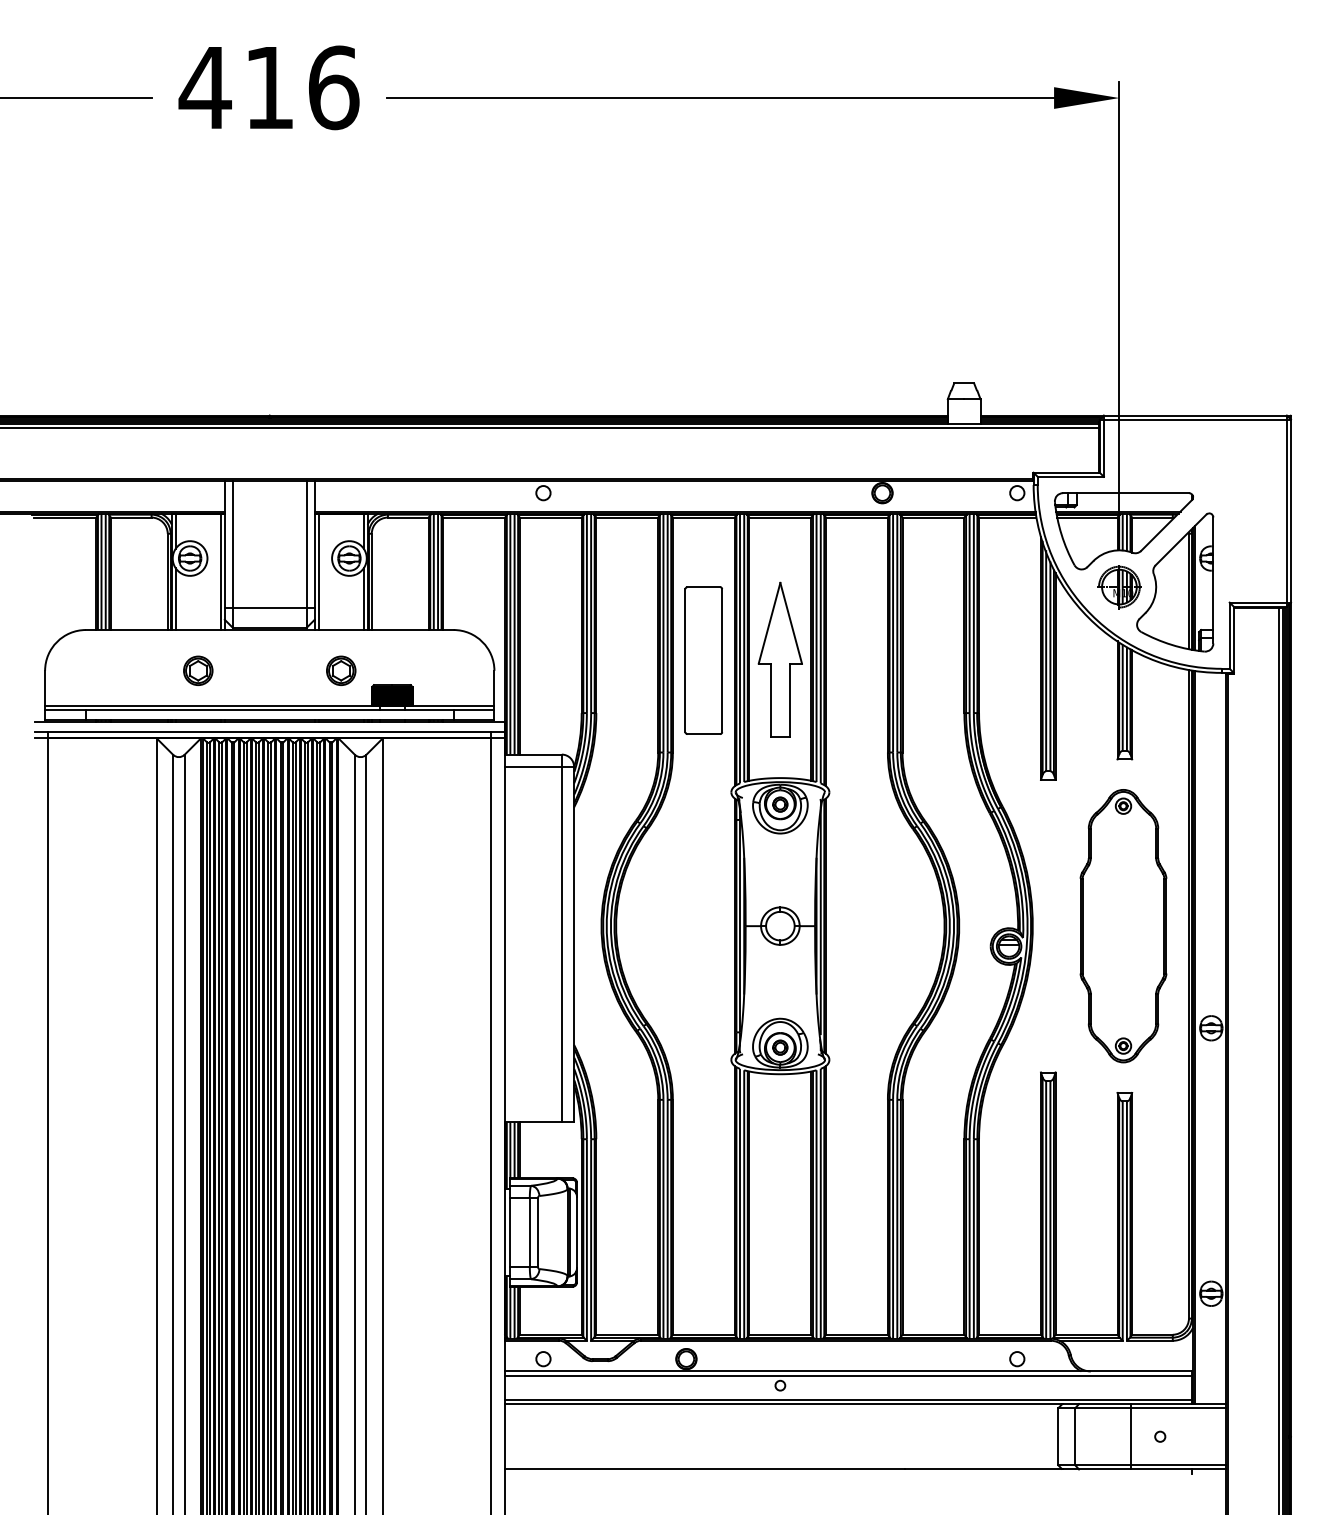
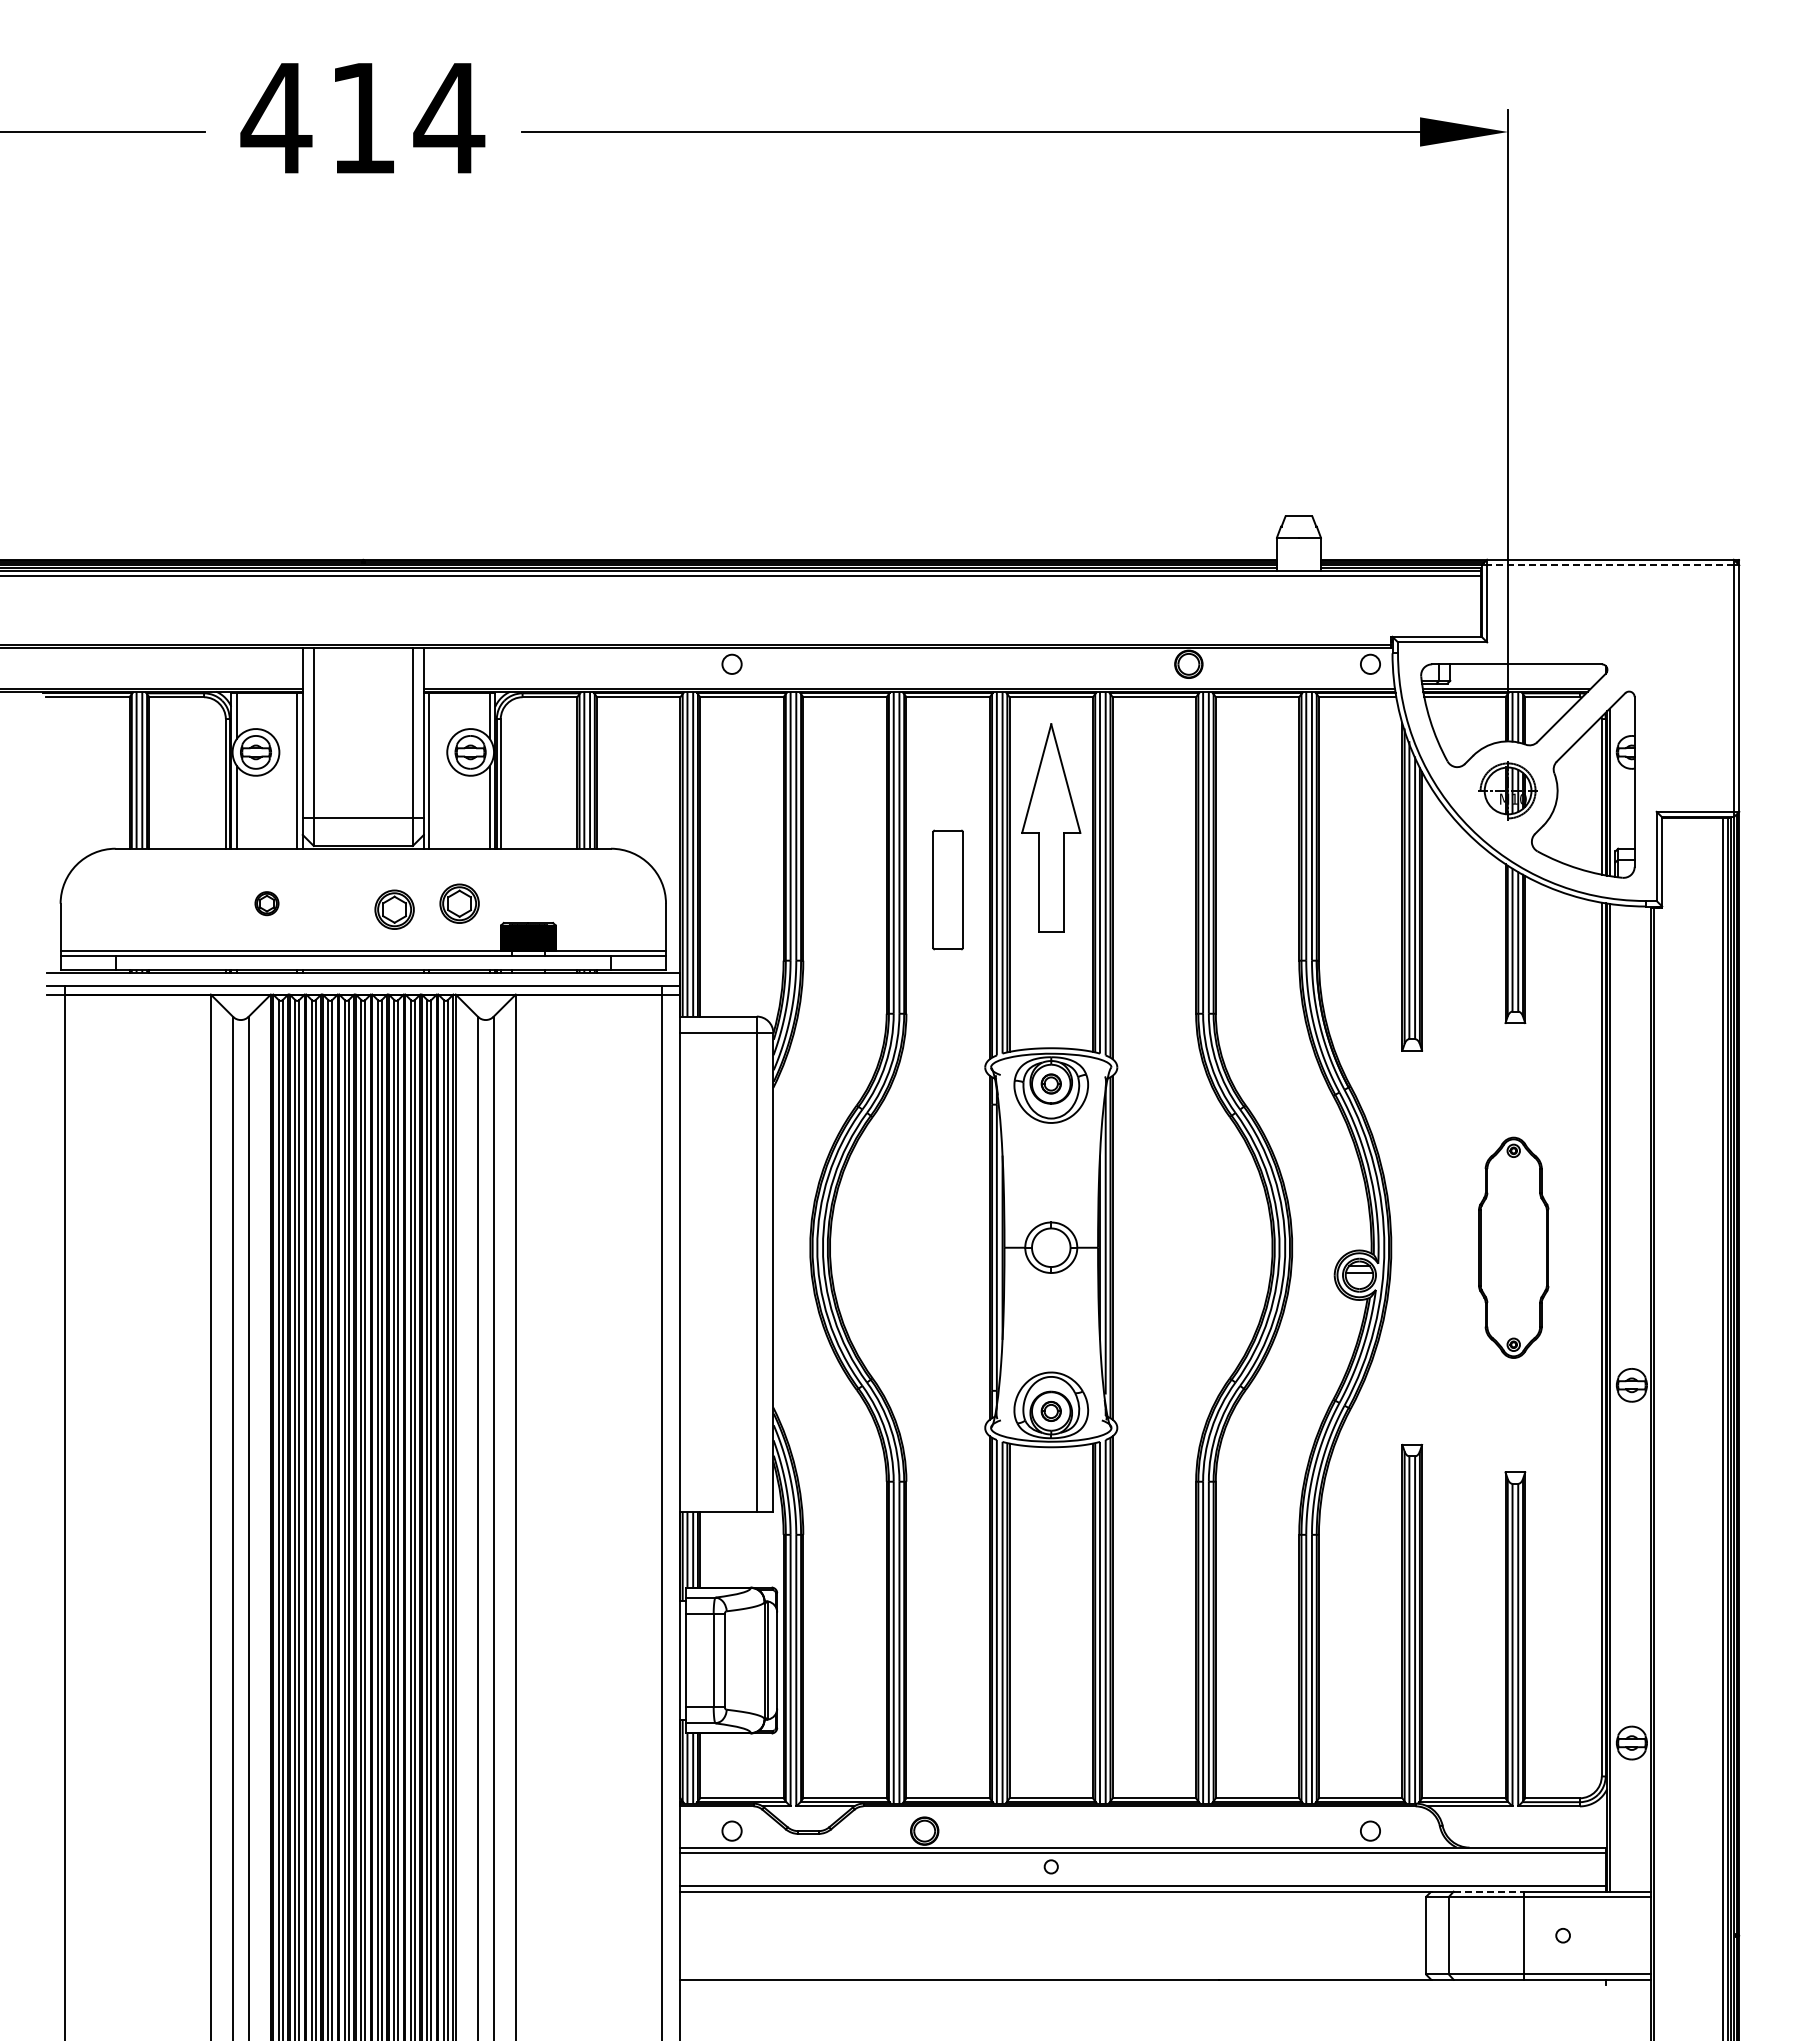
text: (333, 88) -> (449, 118), 416 -> 414
line: (1194, 419) -> (1609, 565), solid -> dashed
part: (780, 659) -> (1051, 827), moved
part: (703, 660) -> (947, 889), size x0.6
part: (197, 670) -> (266, 903), size x0.6
part: (292, 675) -> (394, 909), added
part: (1123, 925) -> (1513, 1247), size x0.6
line: (1105, 1403) -> (1489, 1891), solid -> dashed

